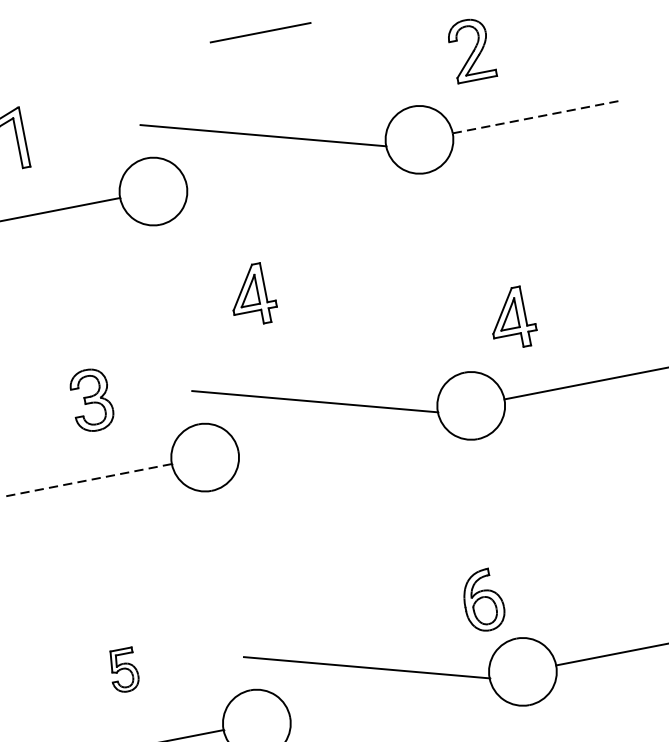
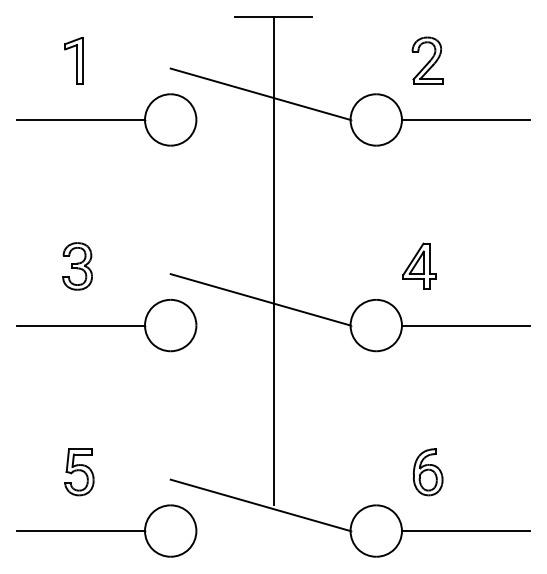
line: (536, 116) -> (466, 119), dashed -> solid
part: (252, 293) -> (229, 210), removed
line: (322, 348) -> (273, 261), added
part: (91, 400) -> (77, 266), moved
line: (88, 480) -> (80, 325), dashed -> solid
part: (483, 600) -> (428, 472), moved
part: (124, 670) -> (79, 472), size x1.43

